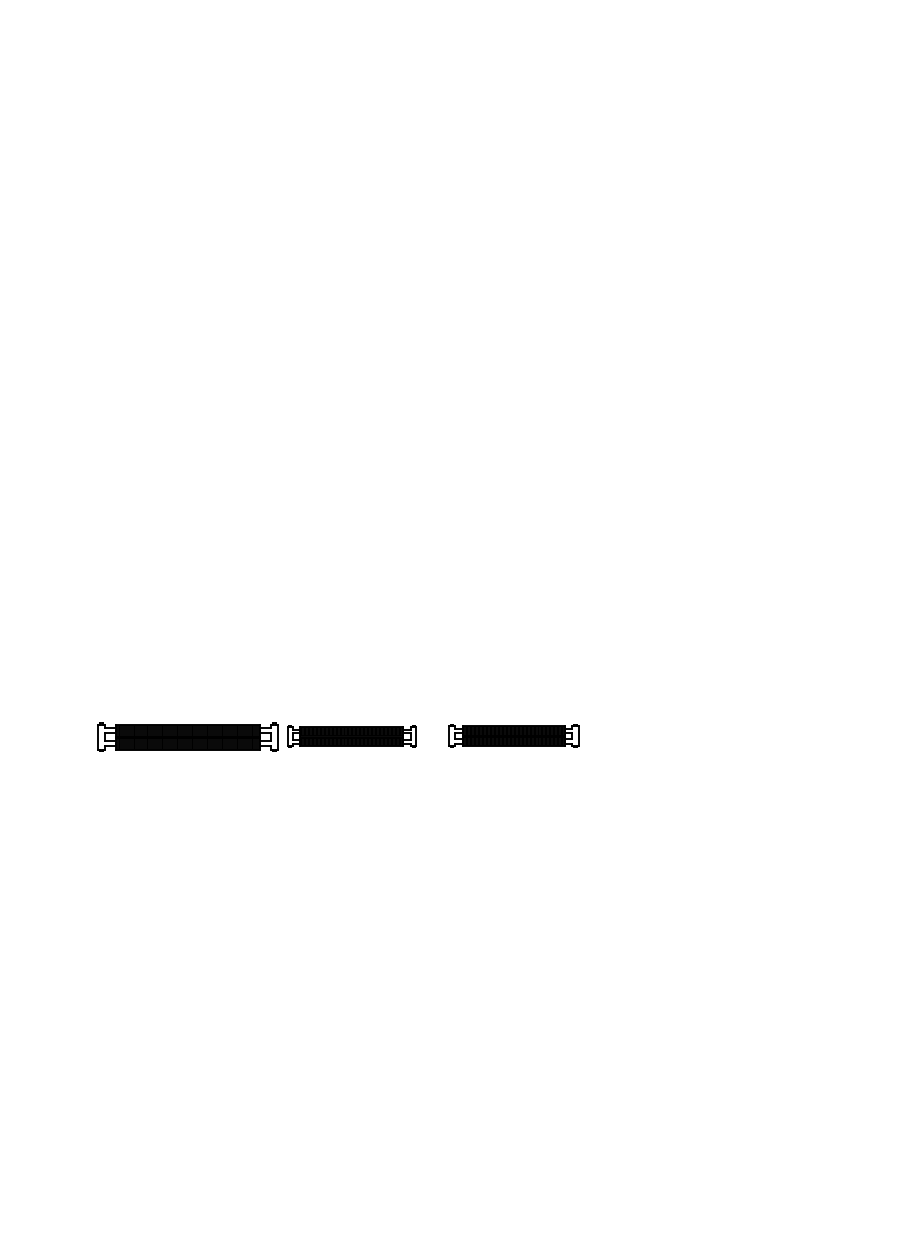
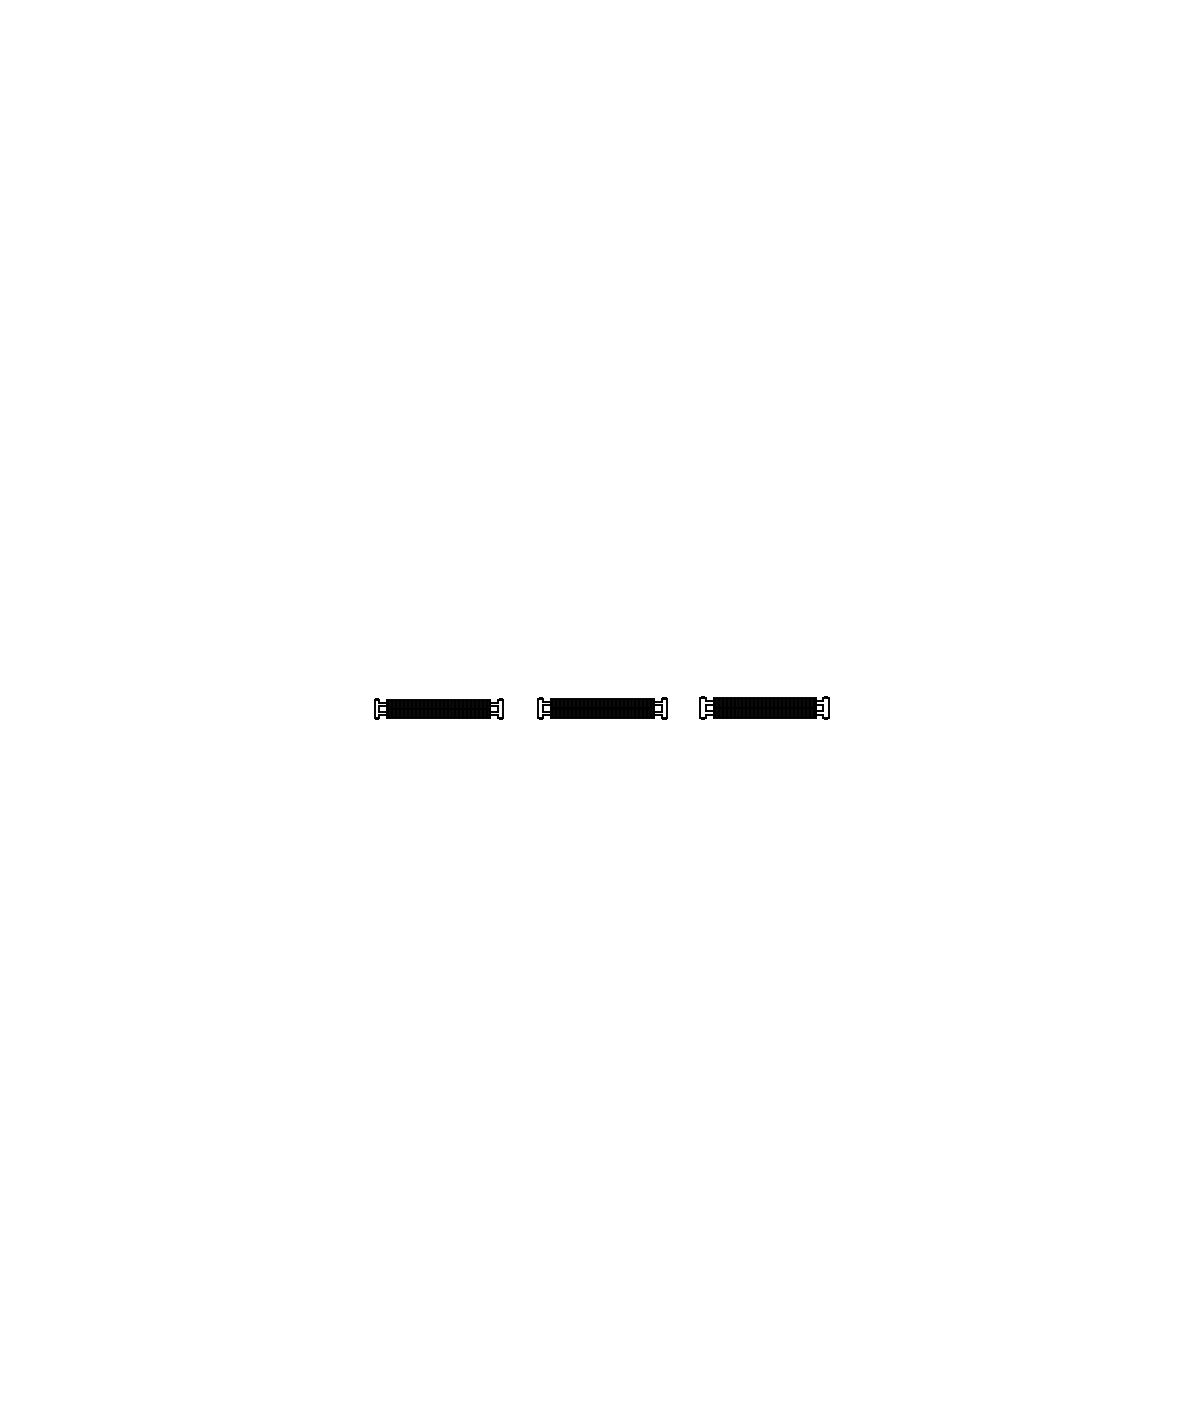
part: (187, 736) -> (438, 708), size x0.71

